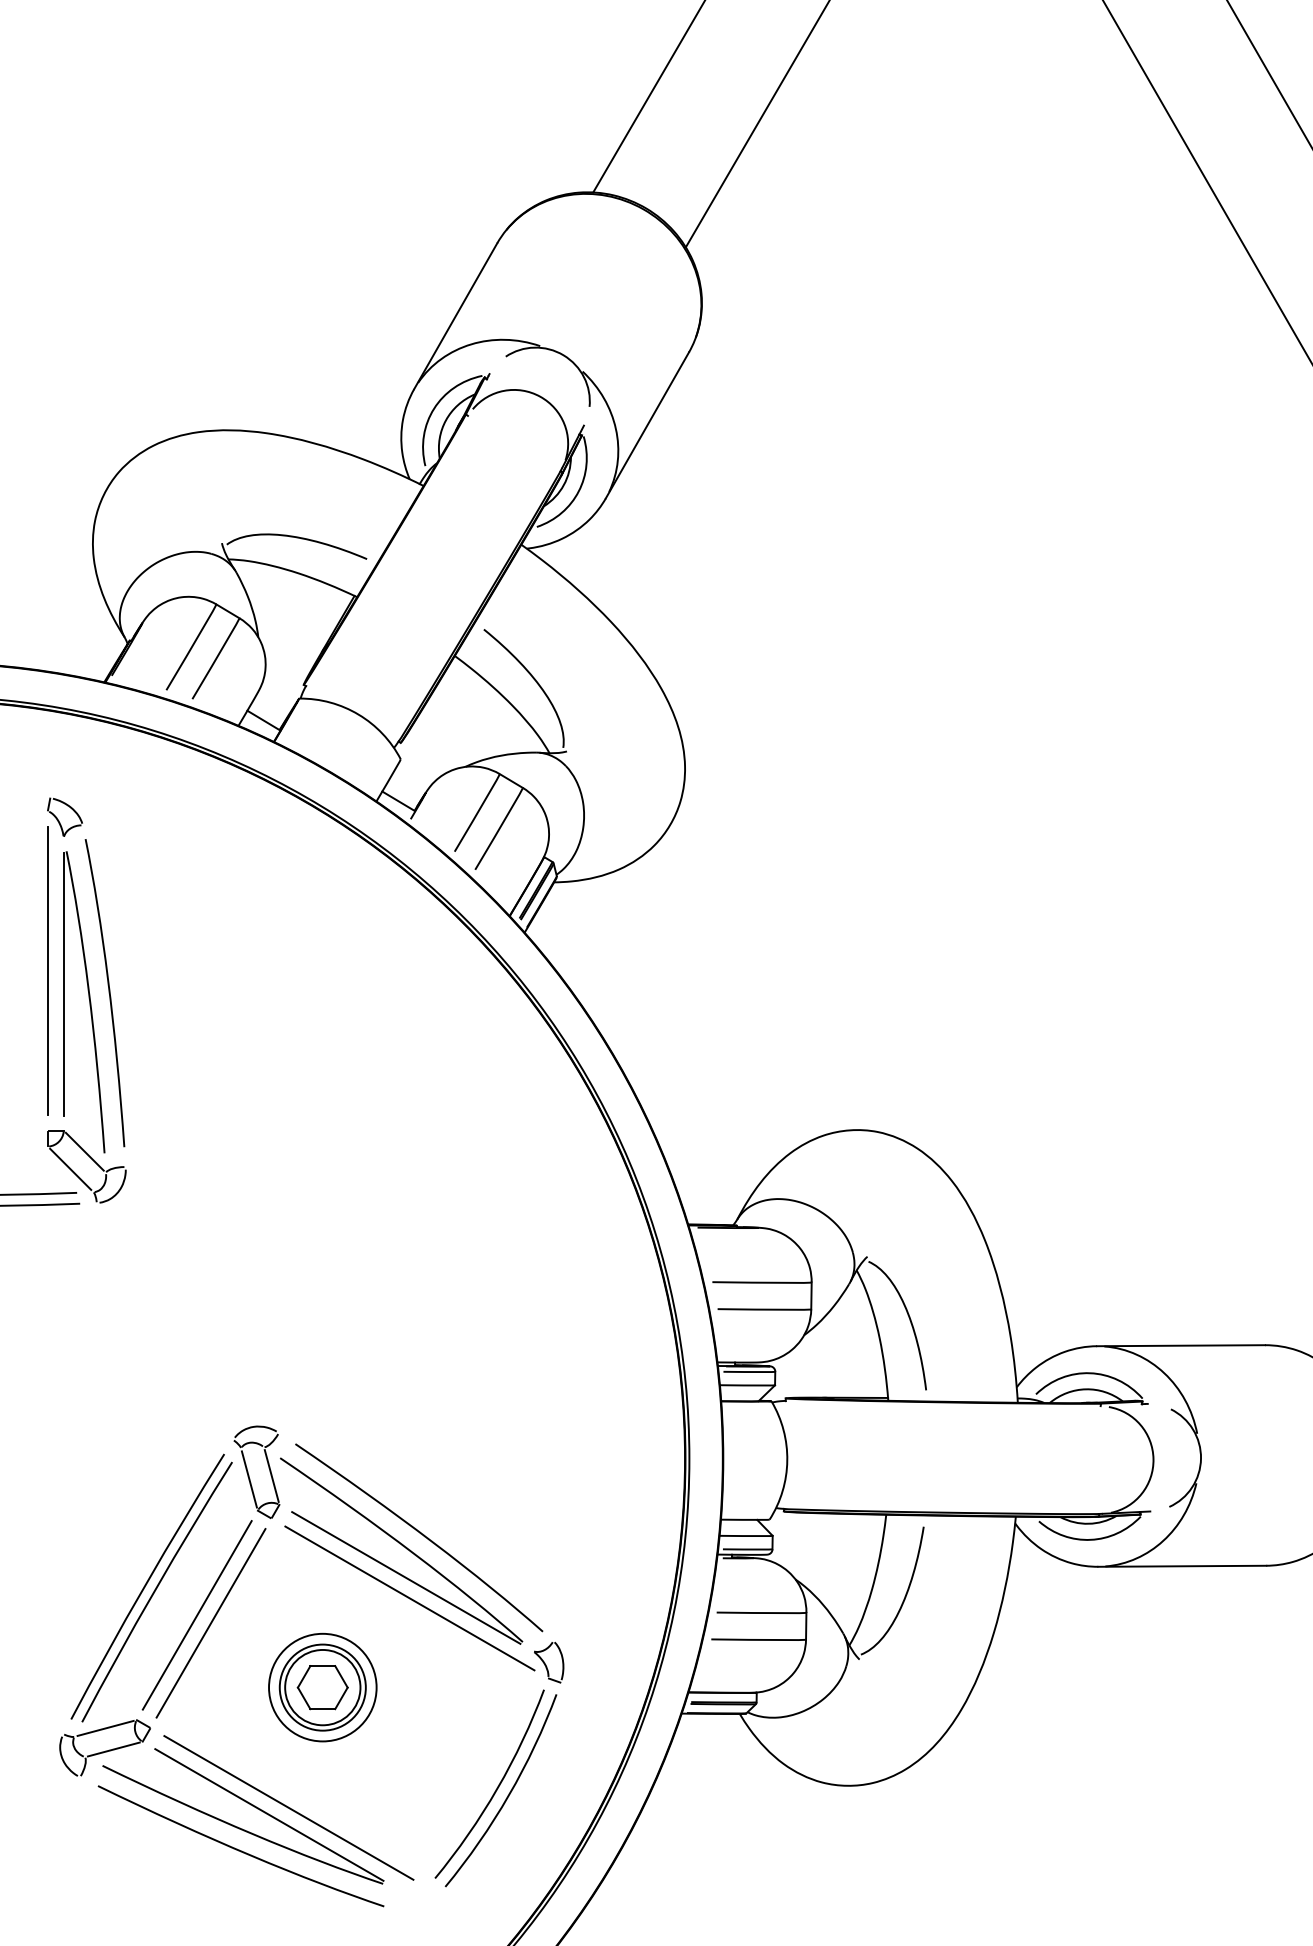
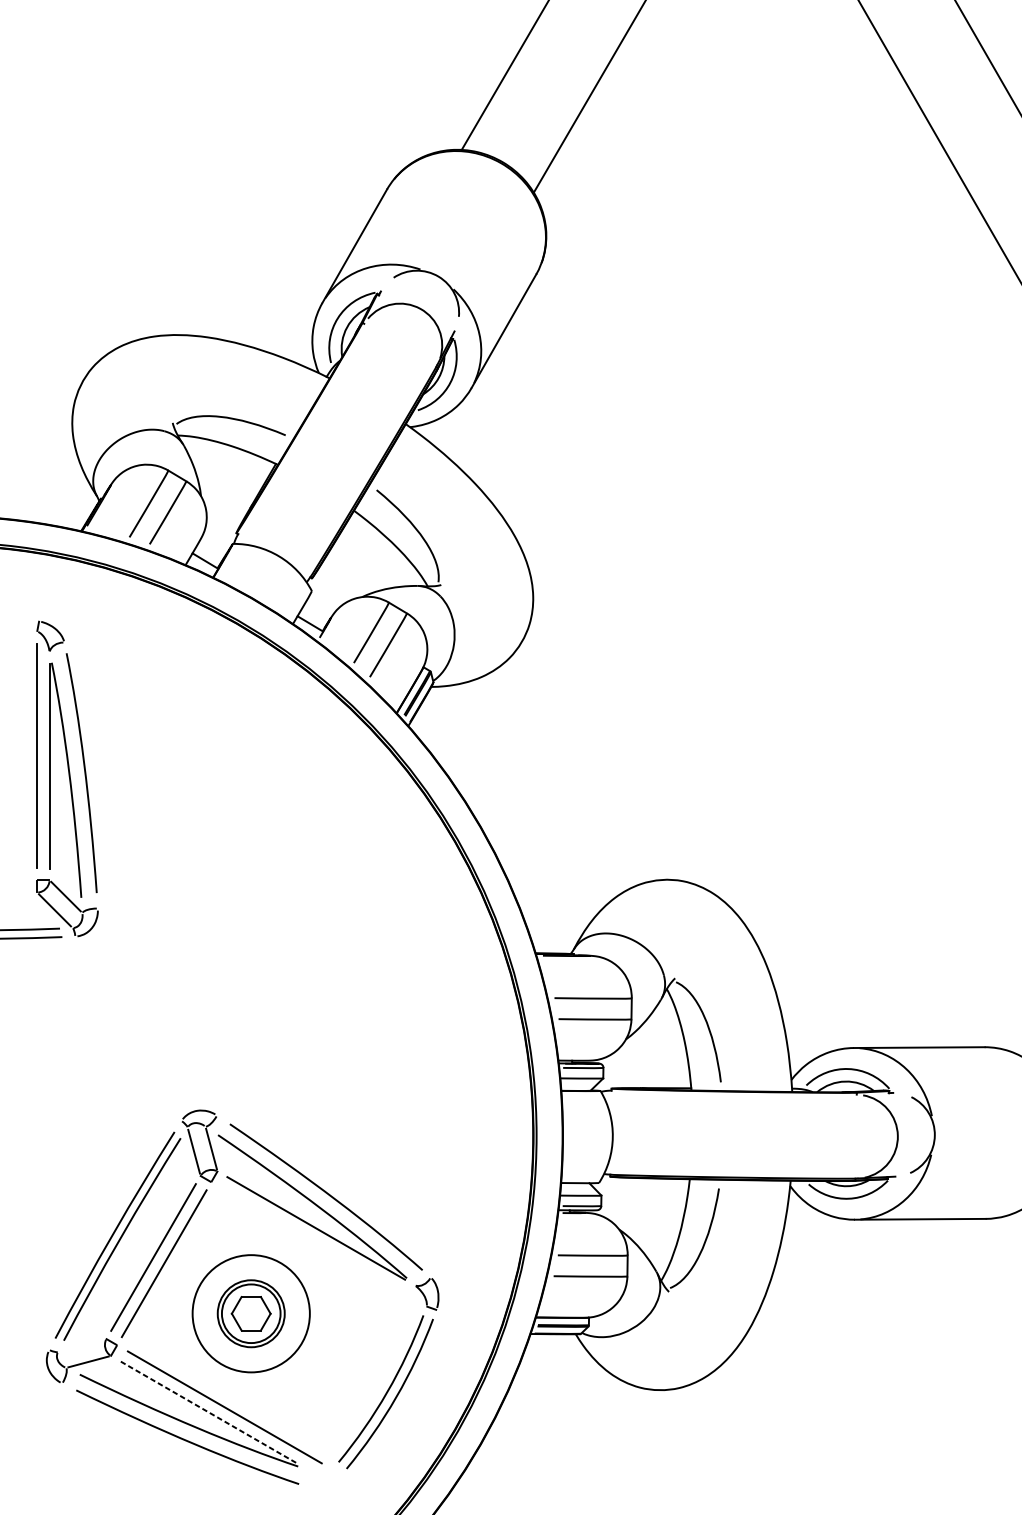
line: (409, 1598) -> (318, 1244), removed
circle: (322, 1687) -> (251, 1313), size x1.4
line: (105, 1727) -> (82, 1344), removed
line: (269, 1814) -> (209, 1412), solid -> dashed

